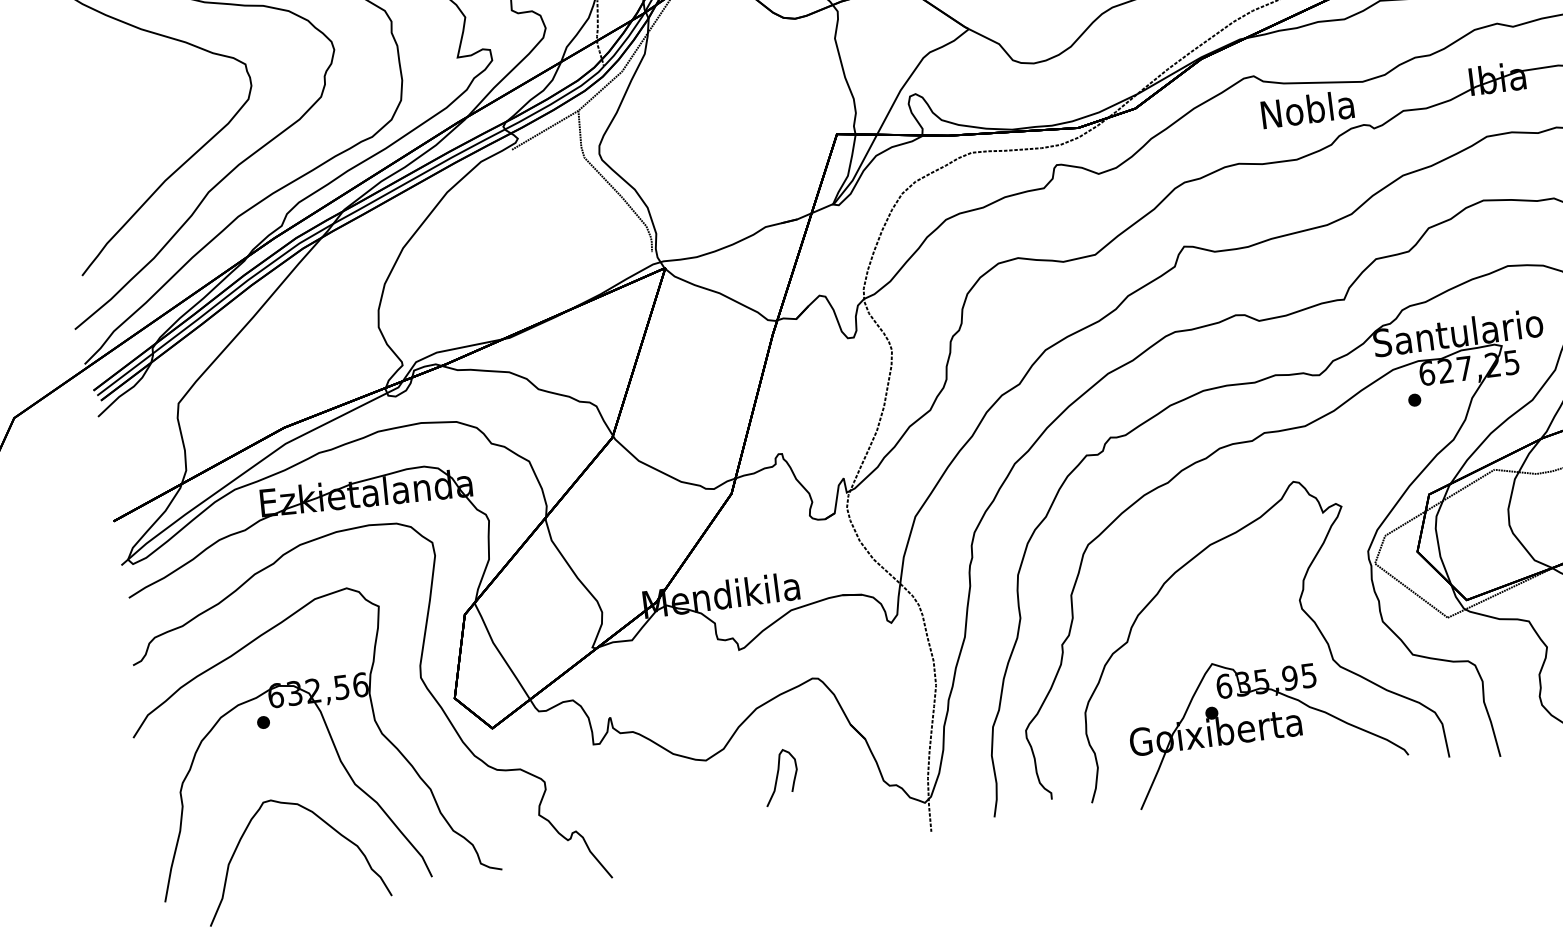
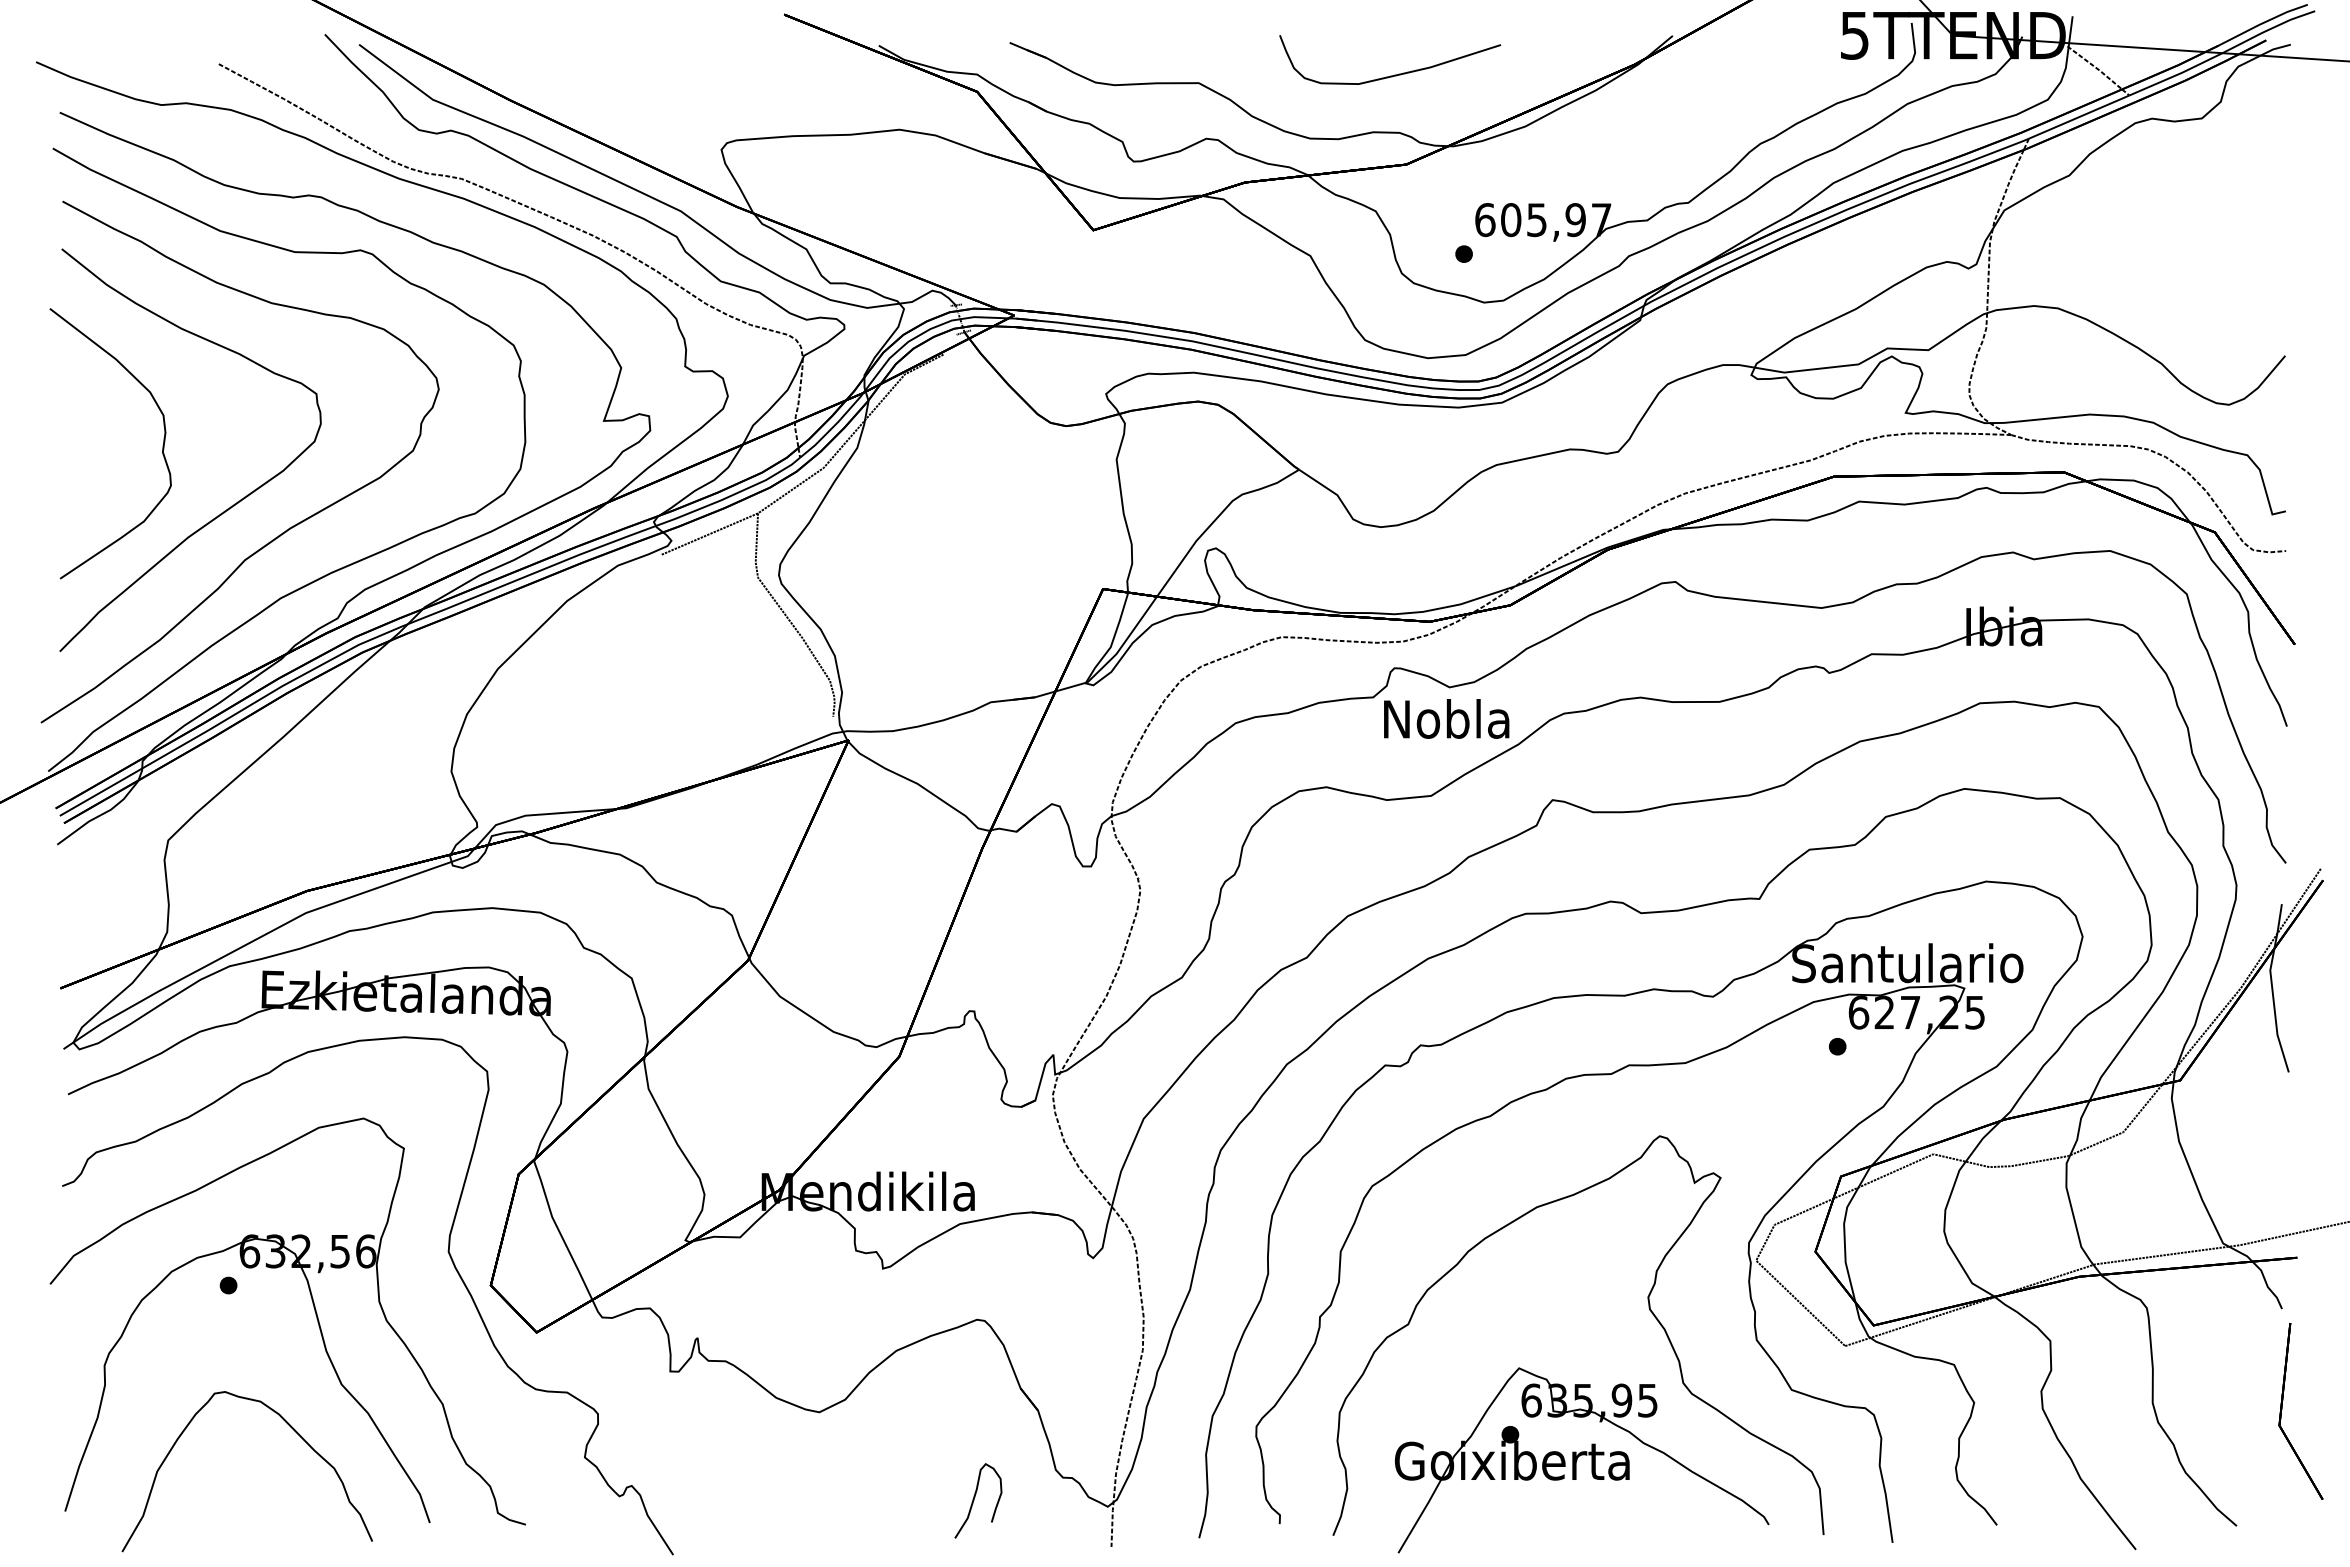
text: (1307, 109) -> (1446, 718), moved
curve: (137, 116) -> (162, 445), added
curve: (777, 777) -> (974, 1500), moved

